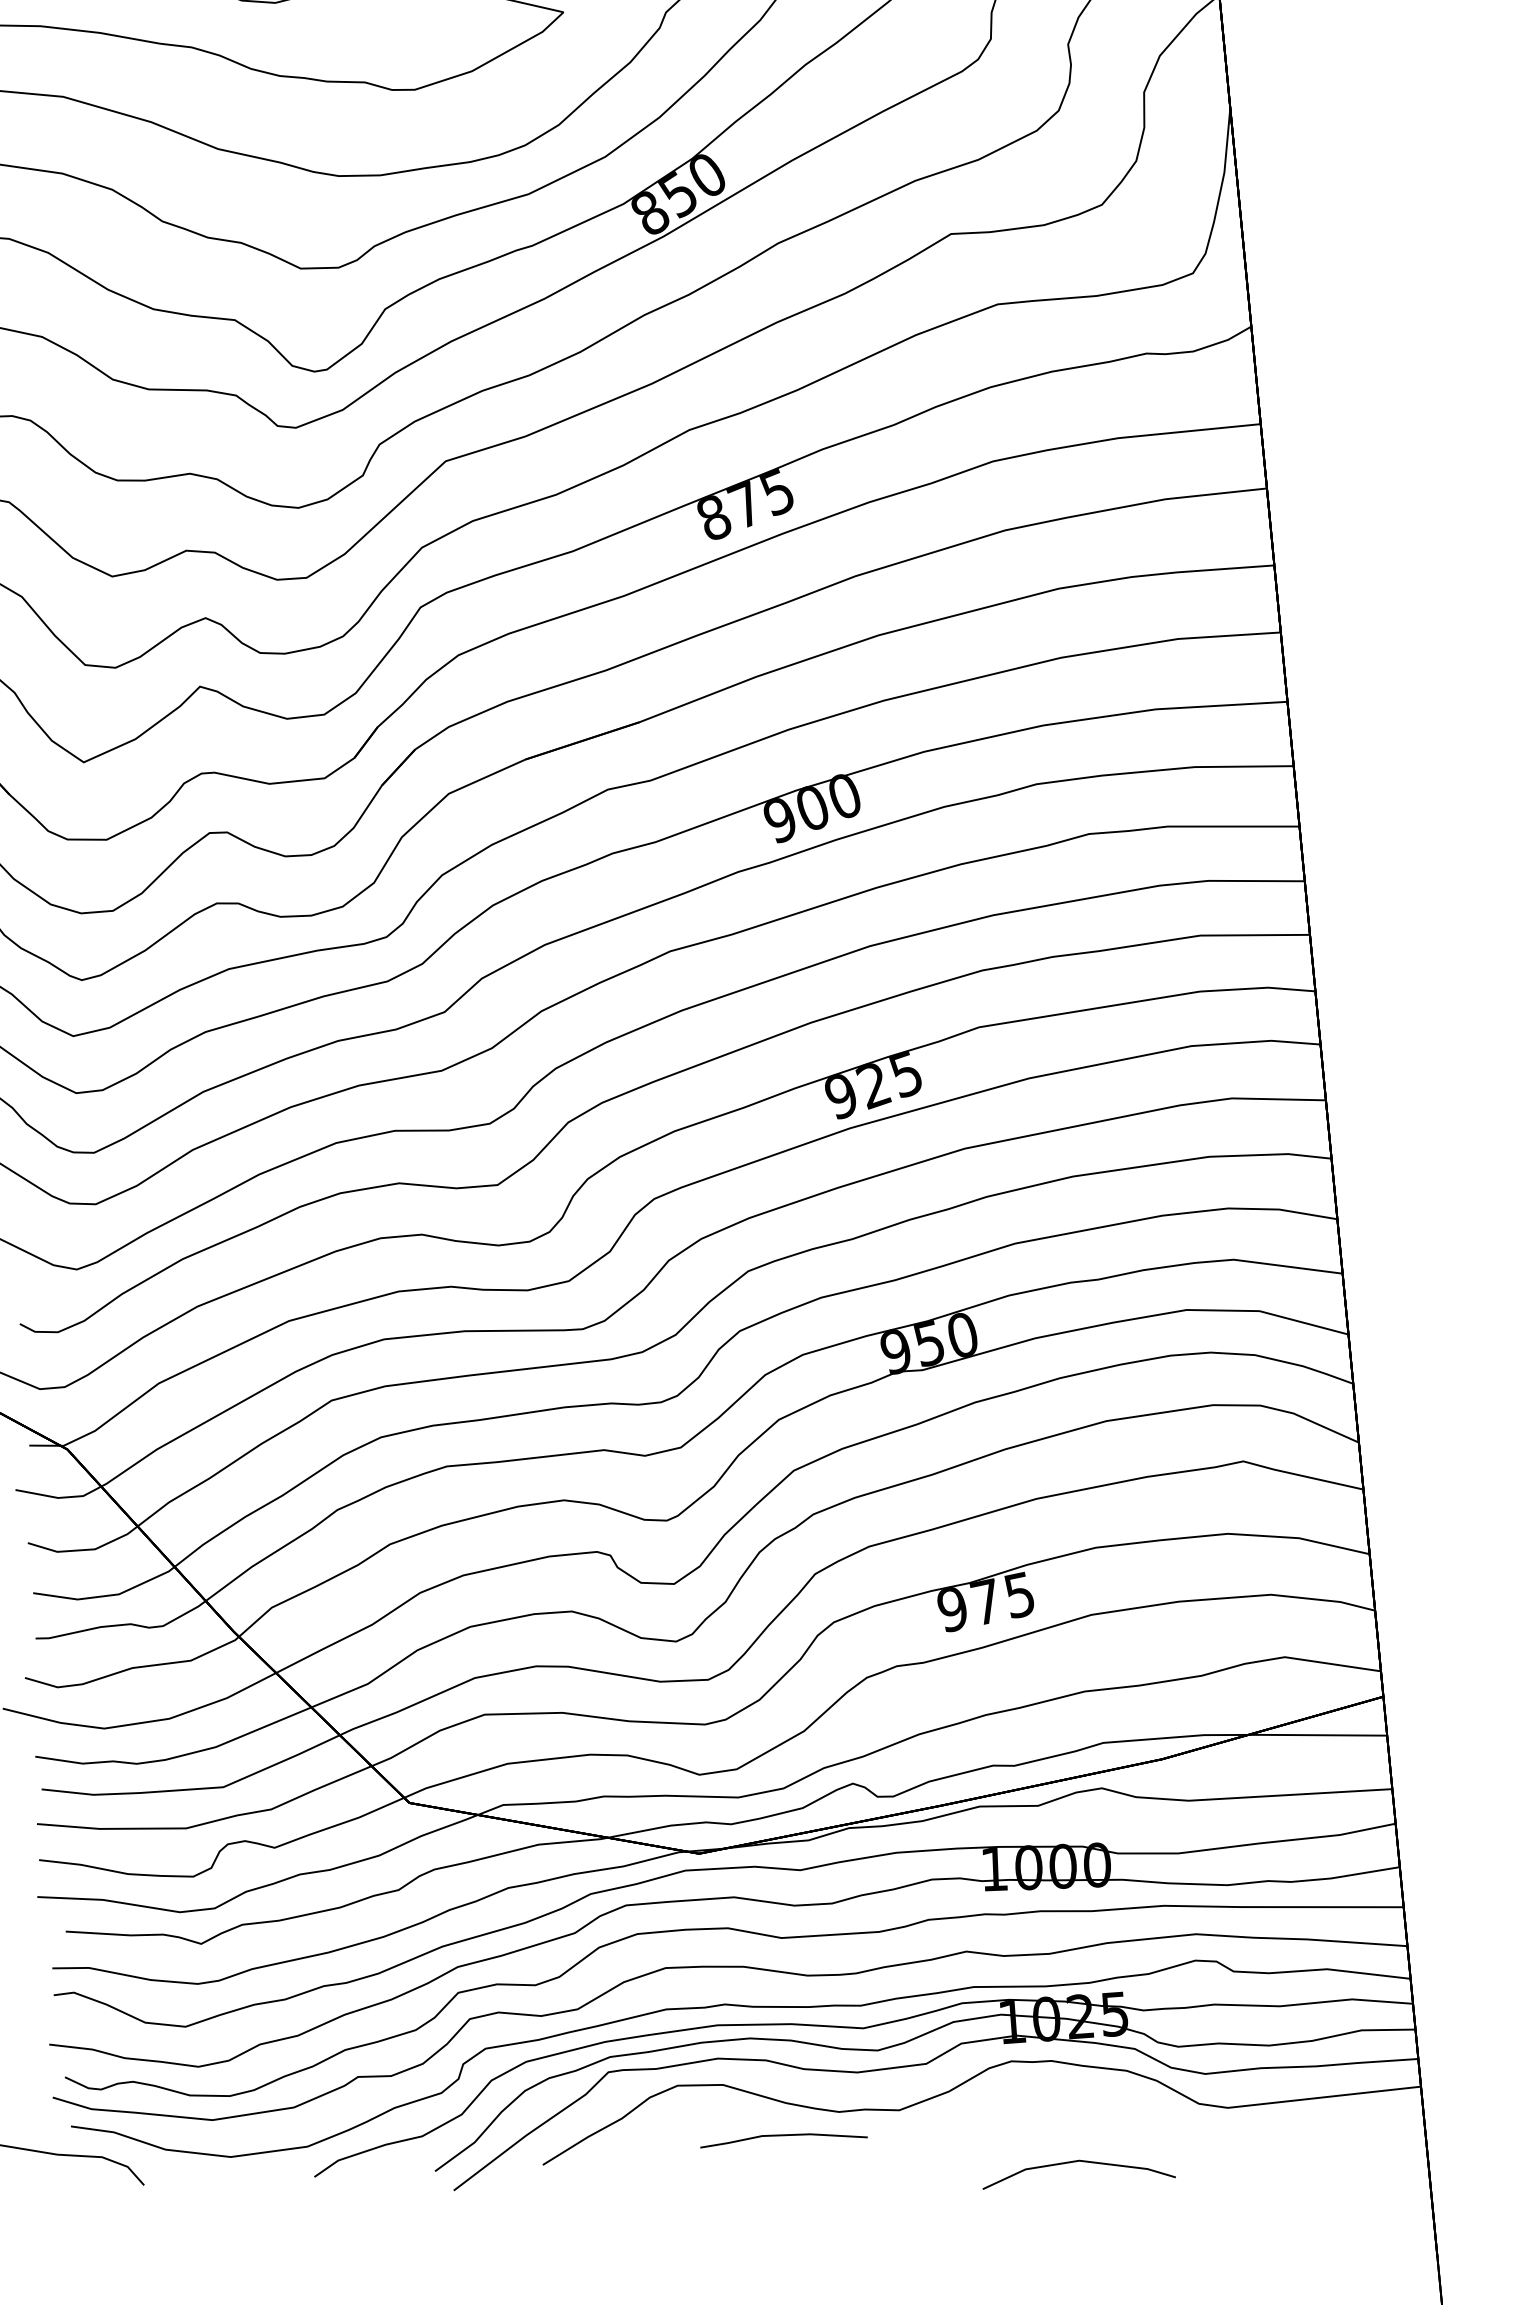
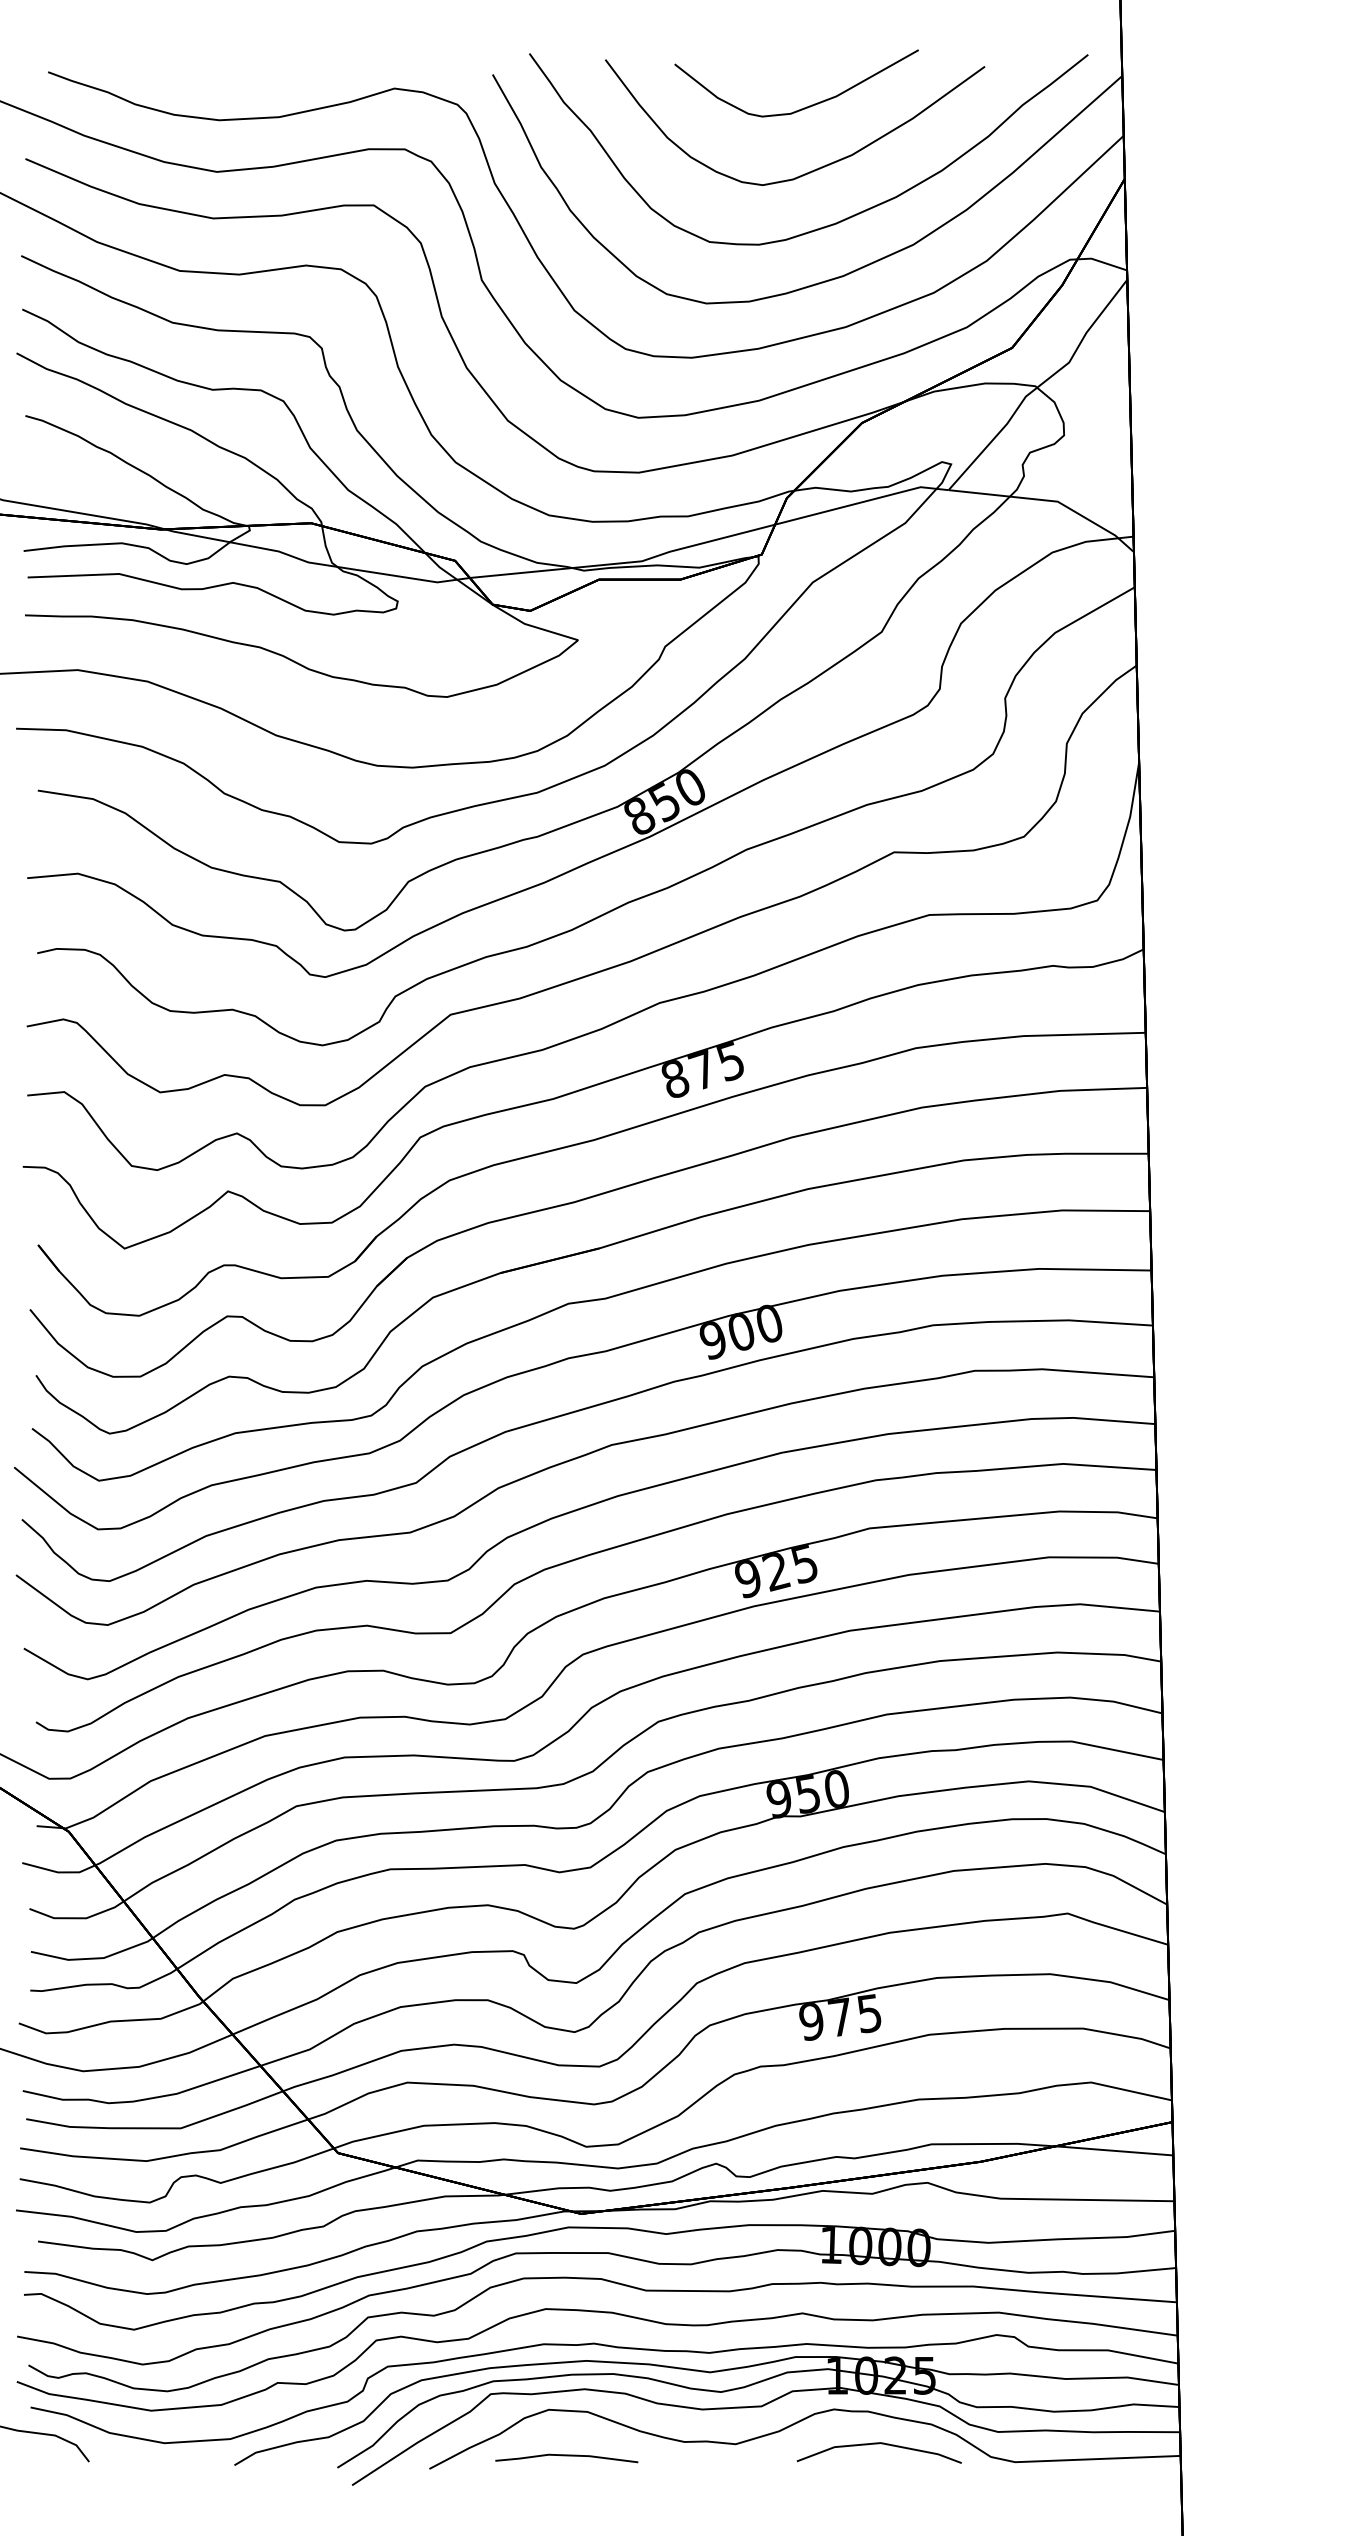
line: (783, 2136) -> (566, 2456), moved
line: (1076, 2162) -> (878, 2444), moved

